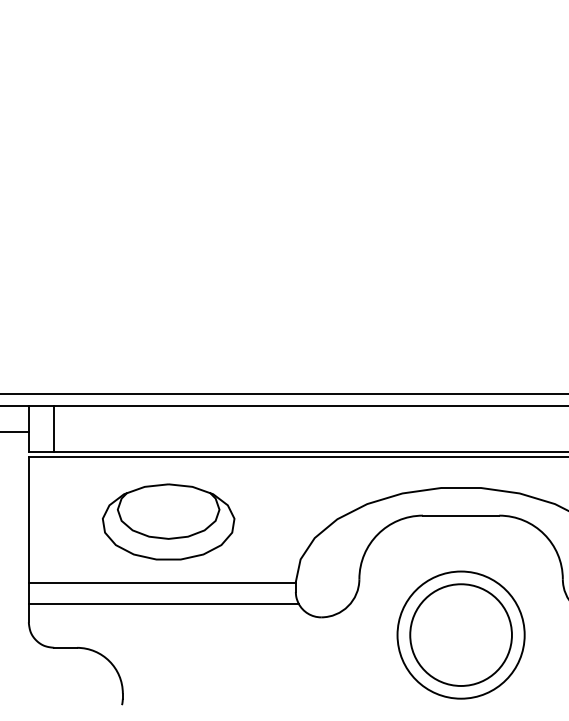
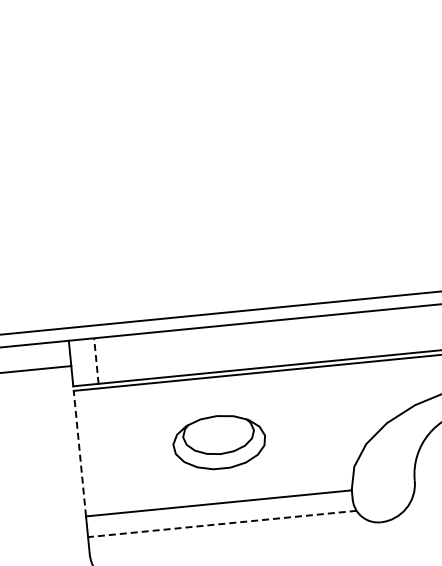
line: (54, 429) -> (96, 361), solid -> dashed
line: (28, 519) -> (79, 453), solid -> dashed
part: (168, 521) -> (219, 441), size x0.7
line: (163, 603) -> (222, 523), solid -> dashed

